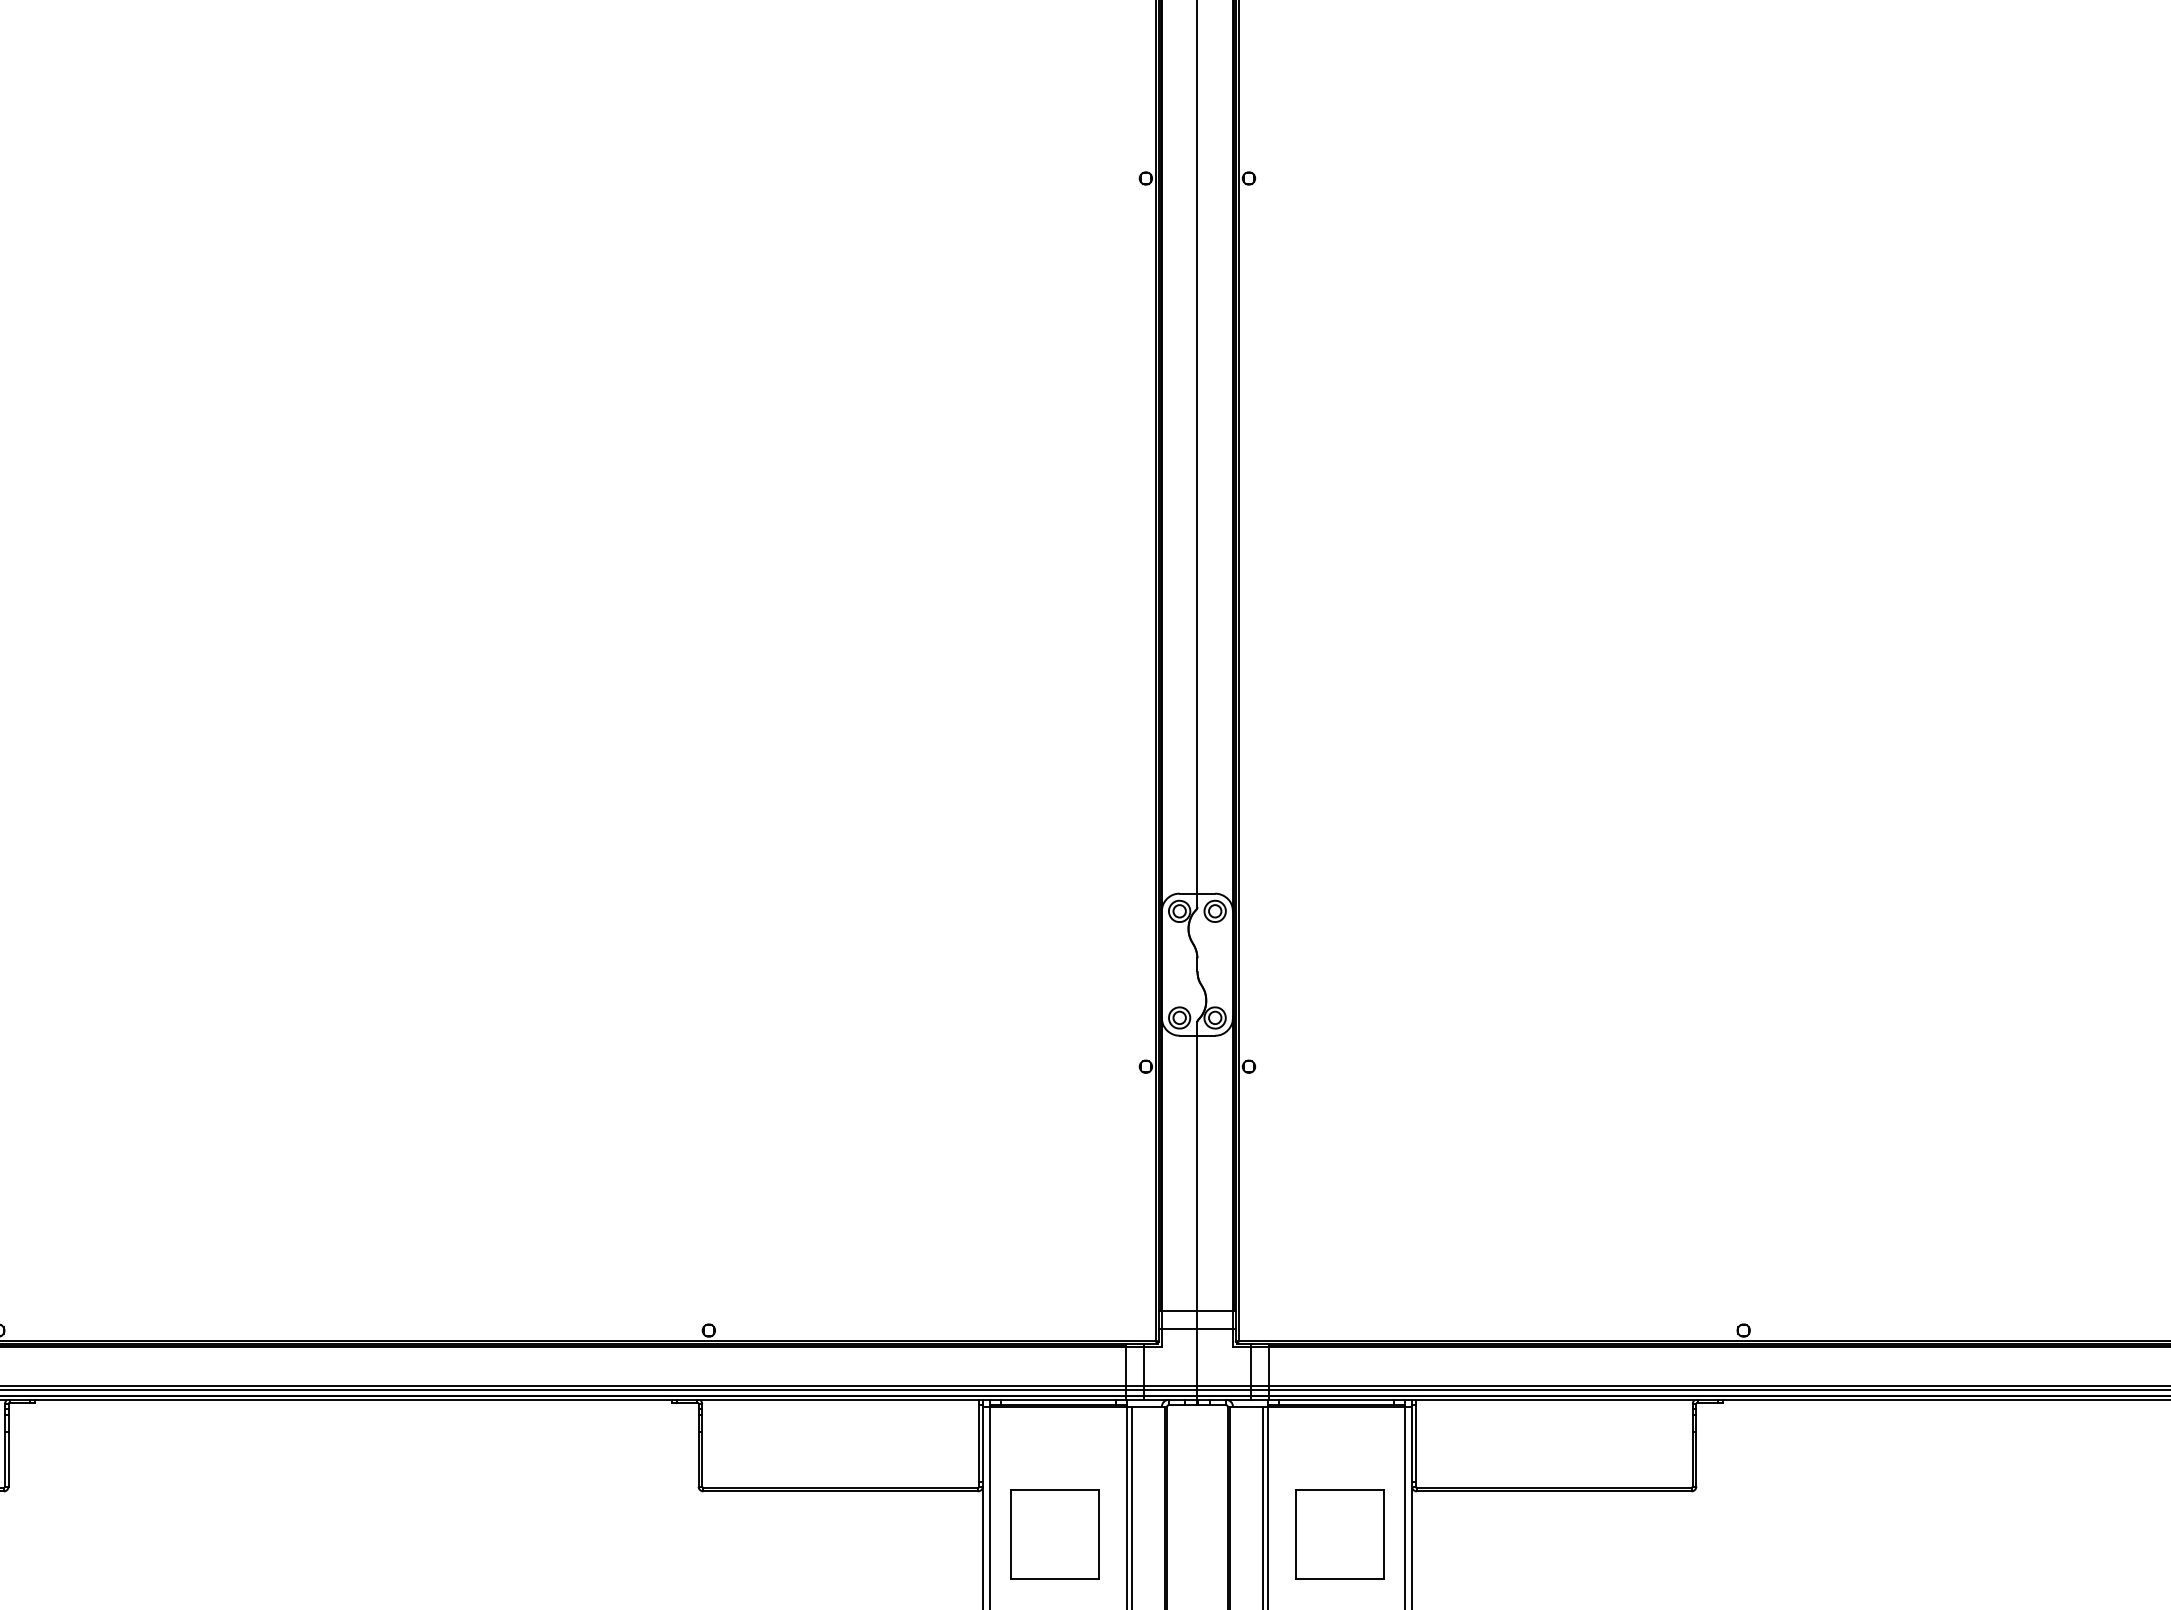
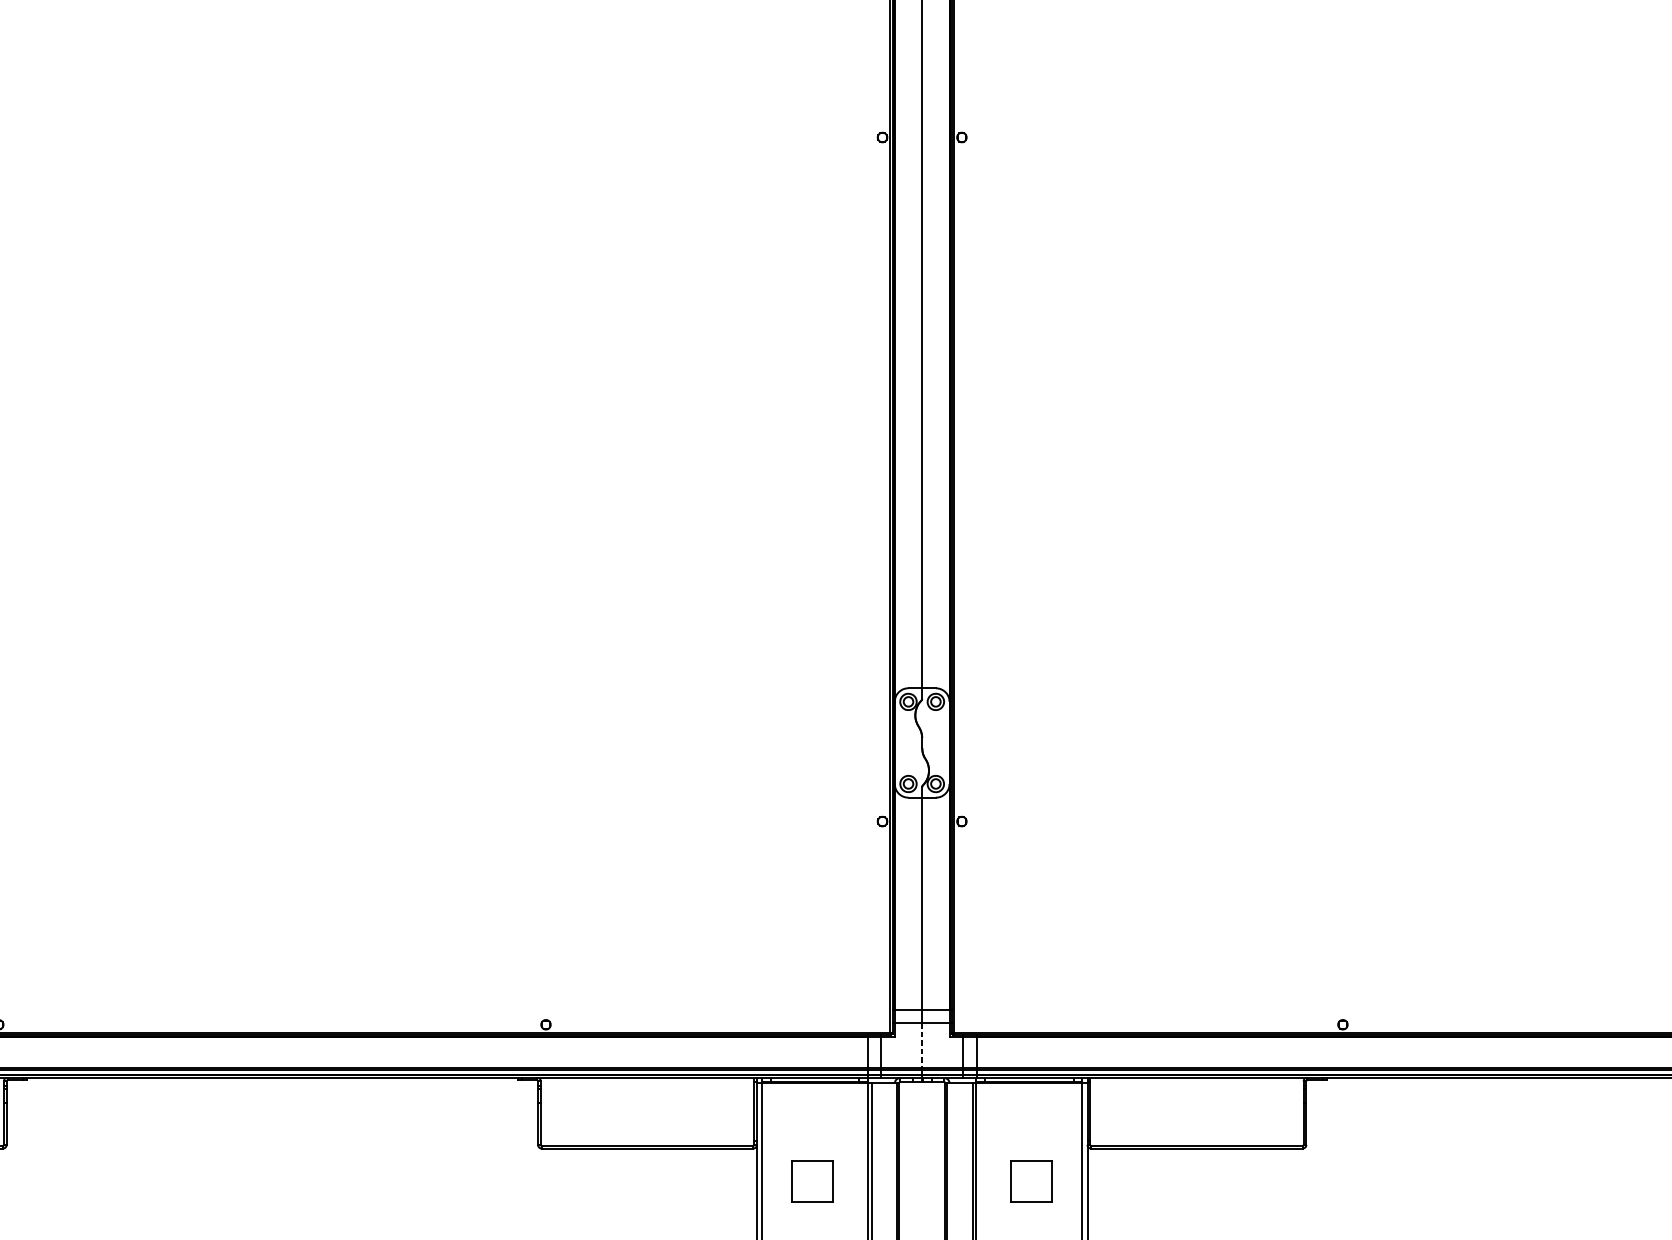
line: (1197, 1357) -> (922, 1045), solid -> dashed
part: (1054, 1534) -> (812, 1181), size x0.6
part: (1339, 1534) -> (1031, 1181), size x0.6

